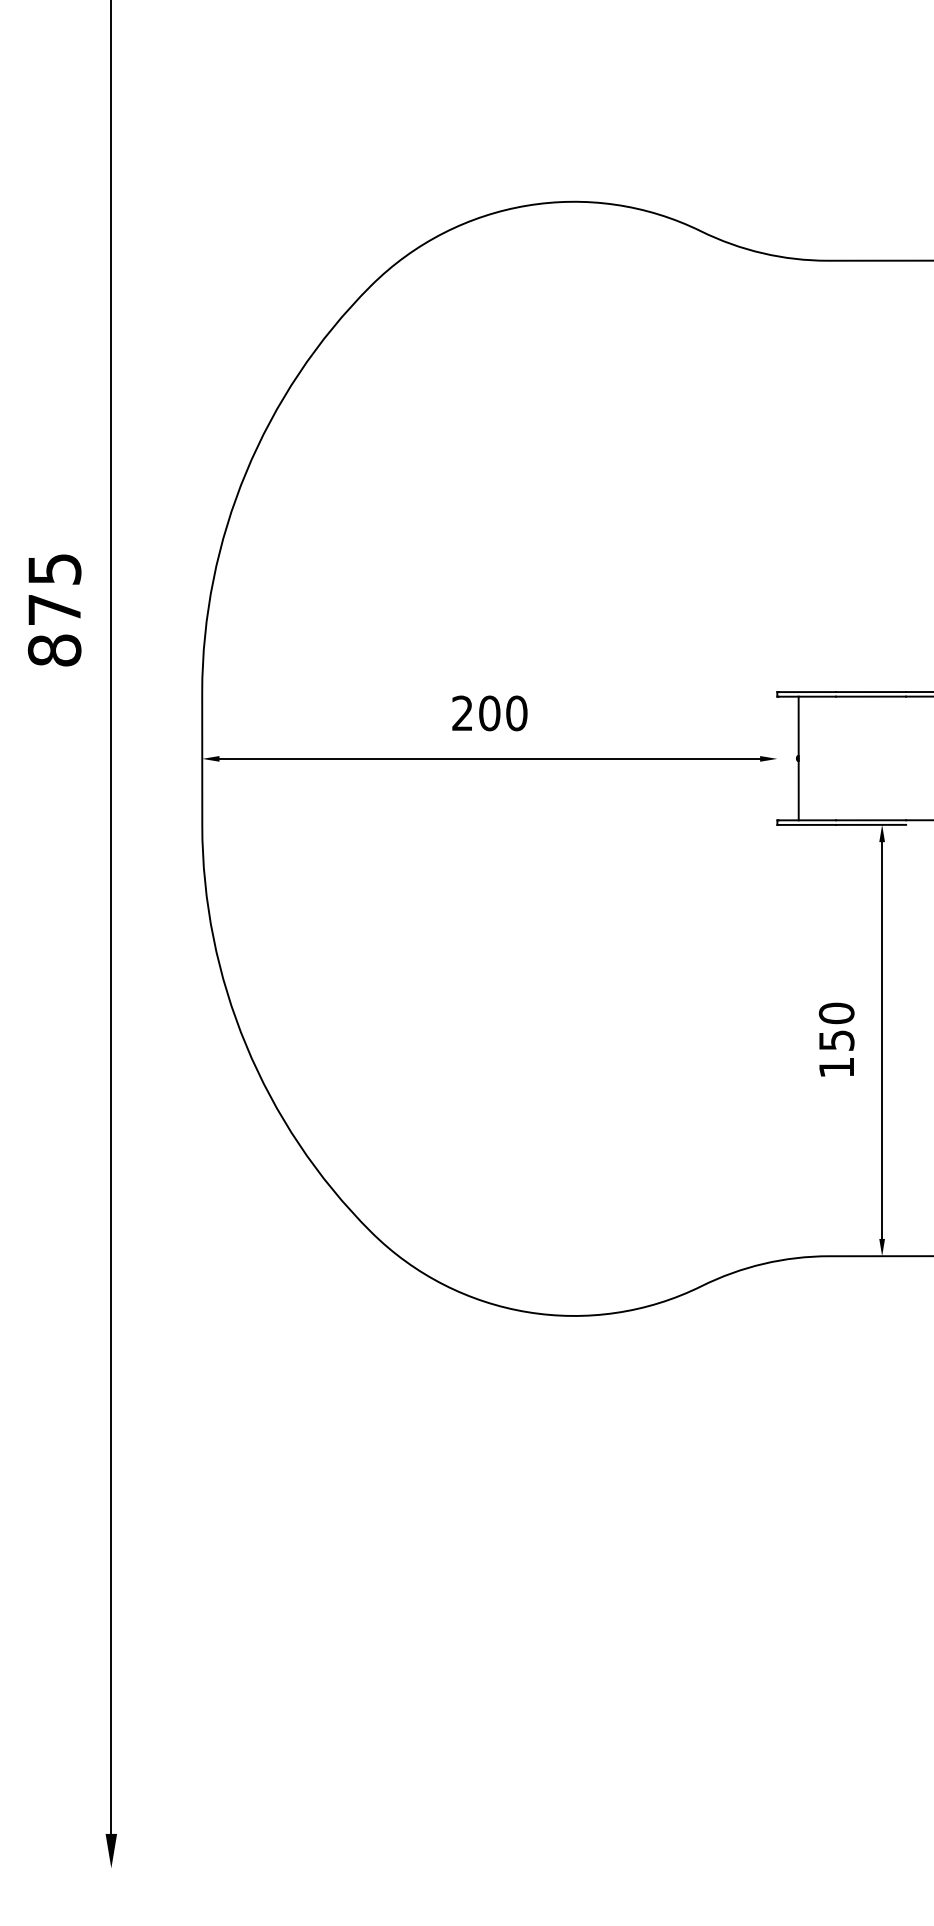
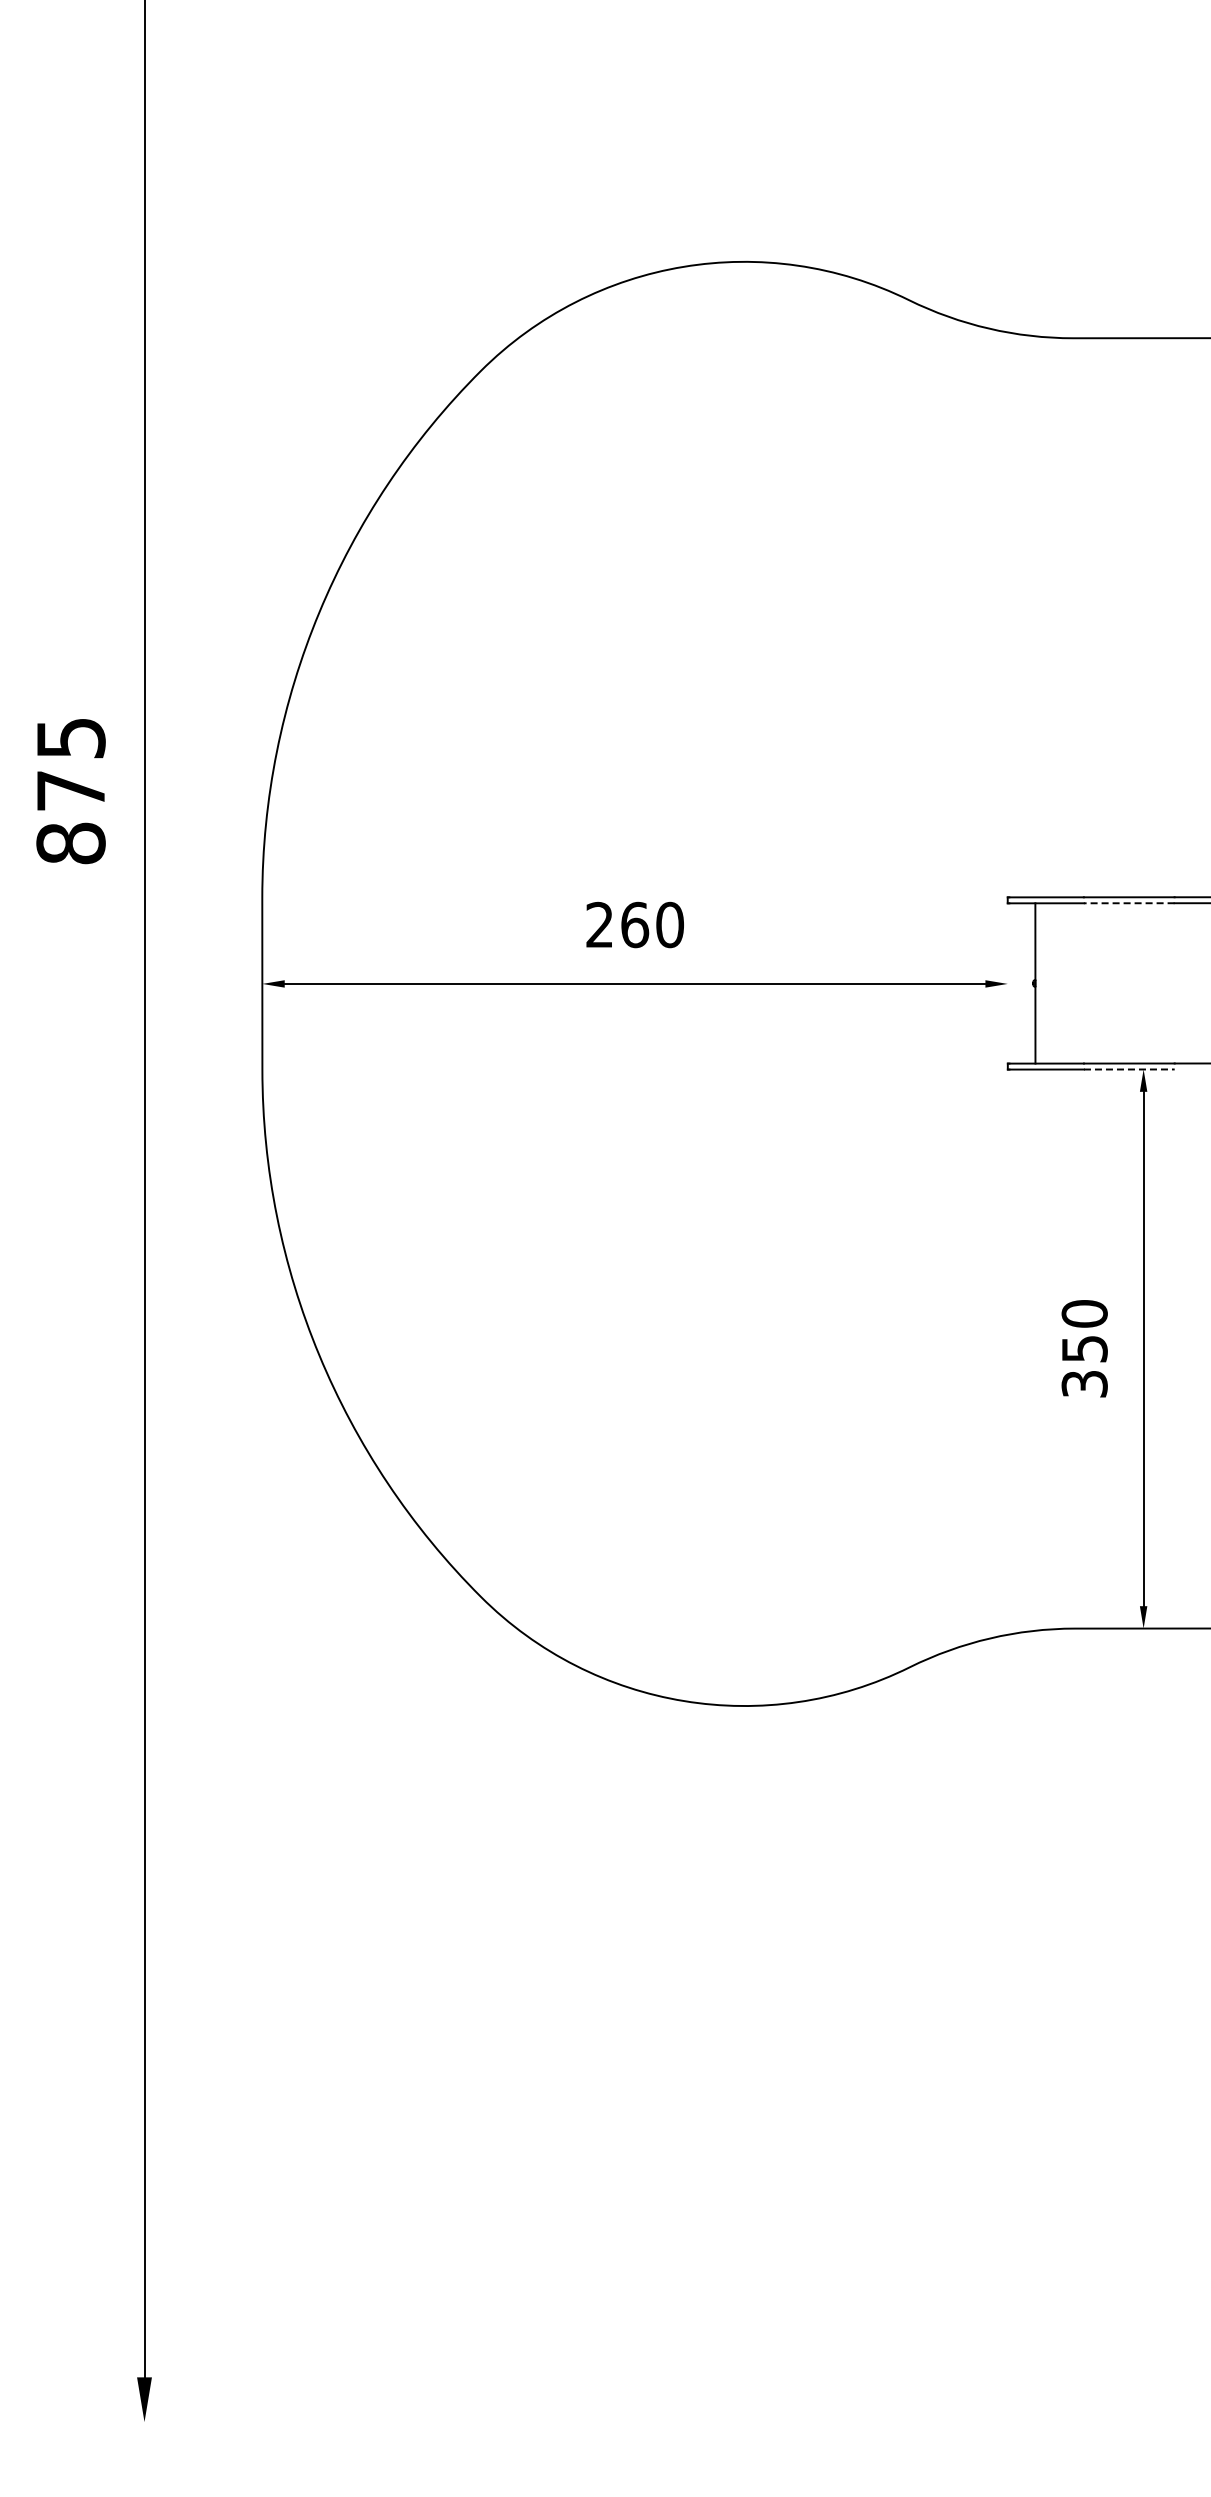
line: (870, 696) -> (1128, 903), solid -> dashed
text: (490, 713) -> (635, 924), 200 -> 260
line: (871, 824) -> (1129, 1069), solid -> dashed
text: (836, 1067) -> (1084, 1384), 150 -> 350

